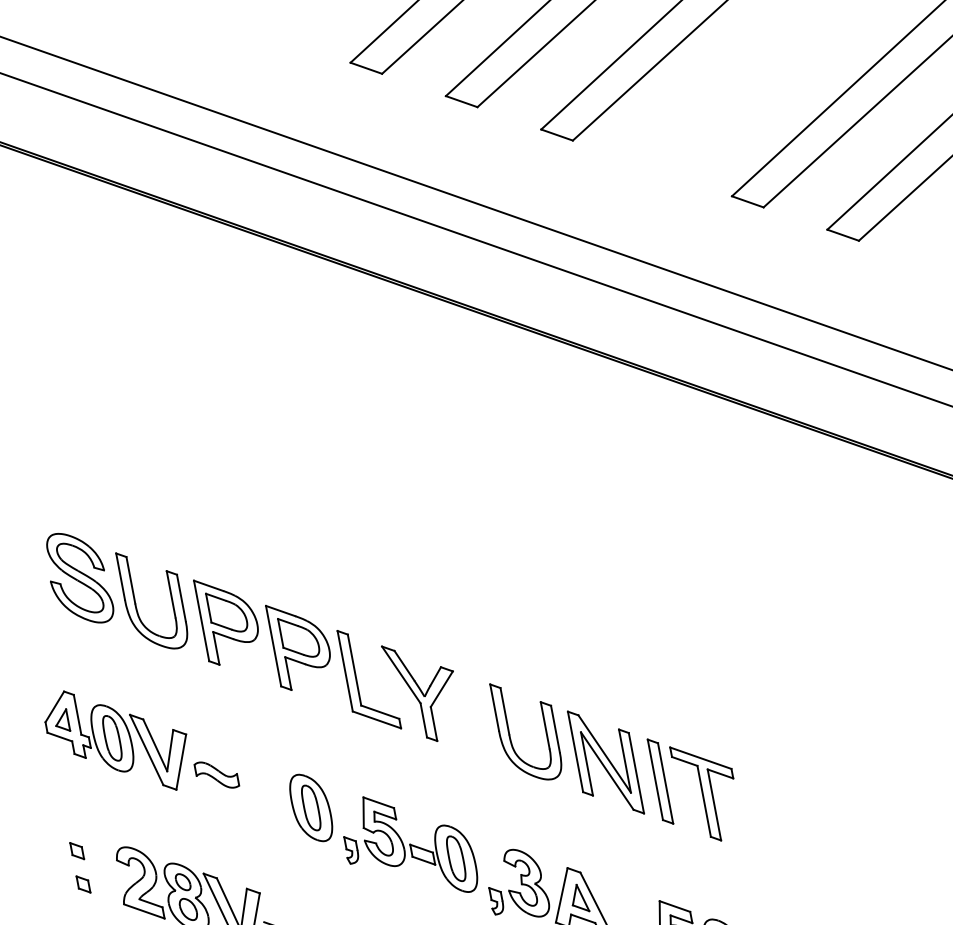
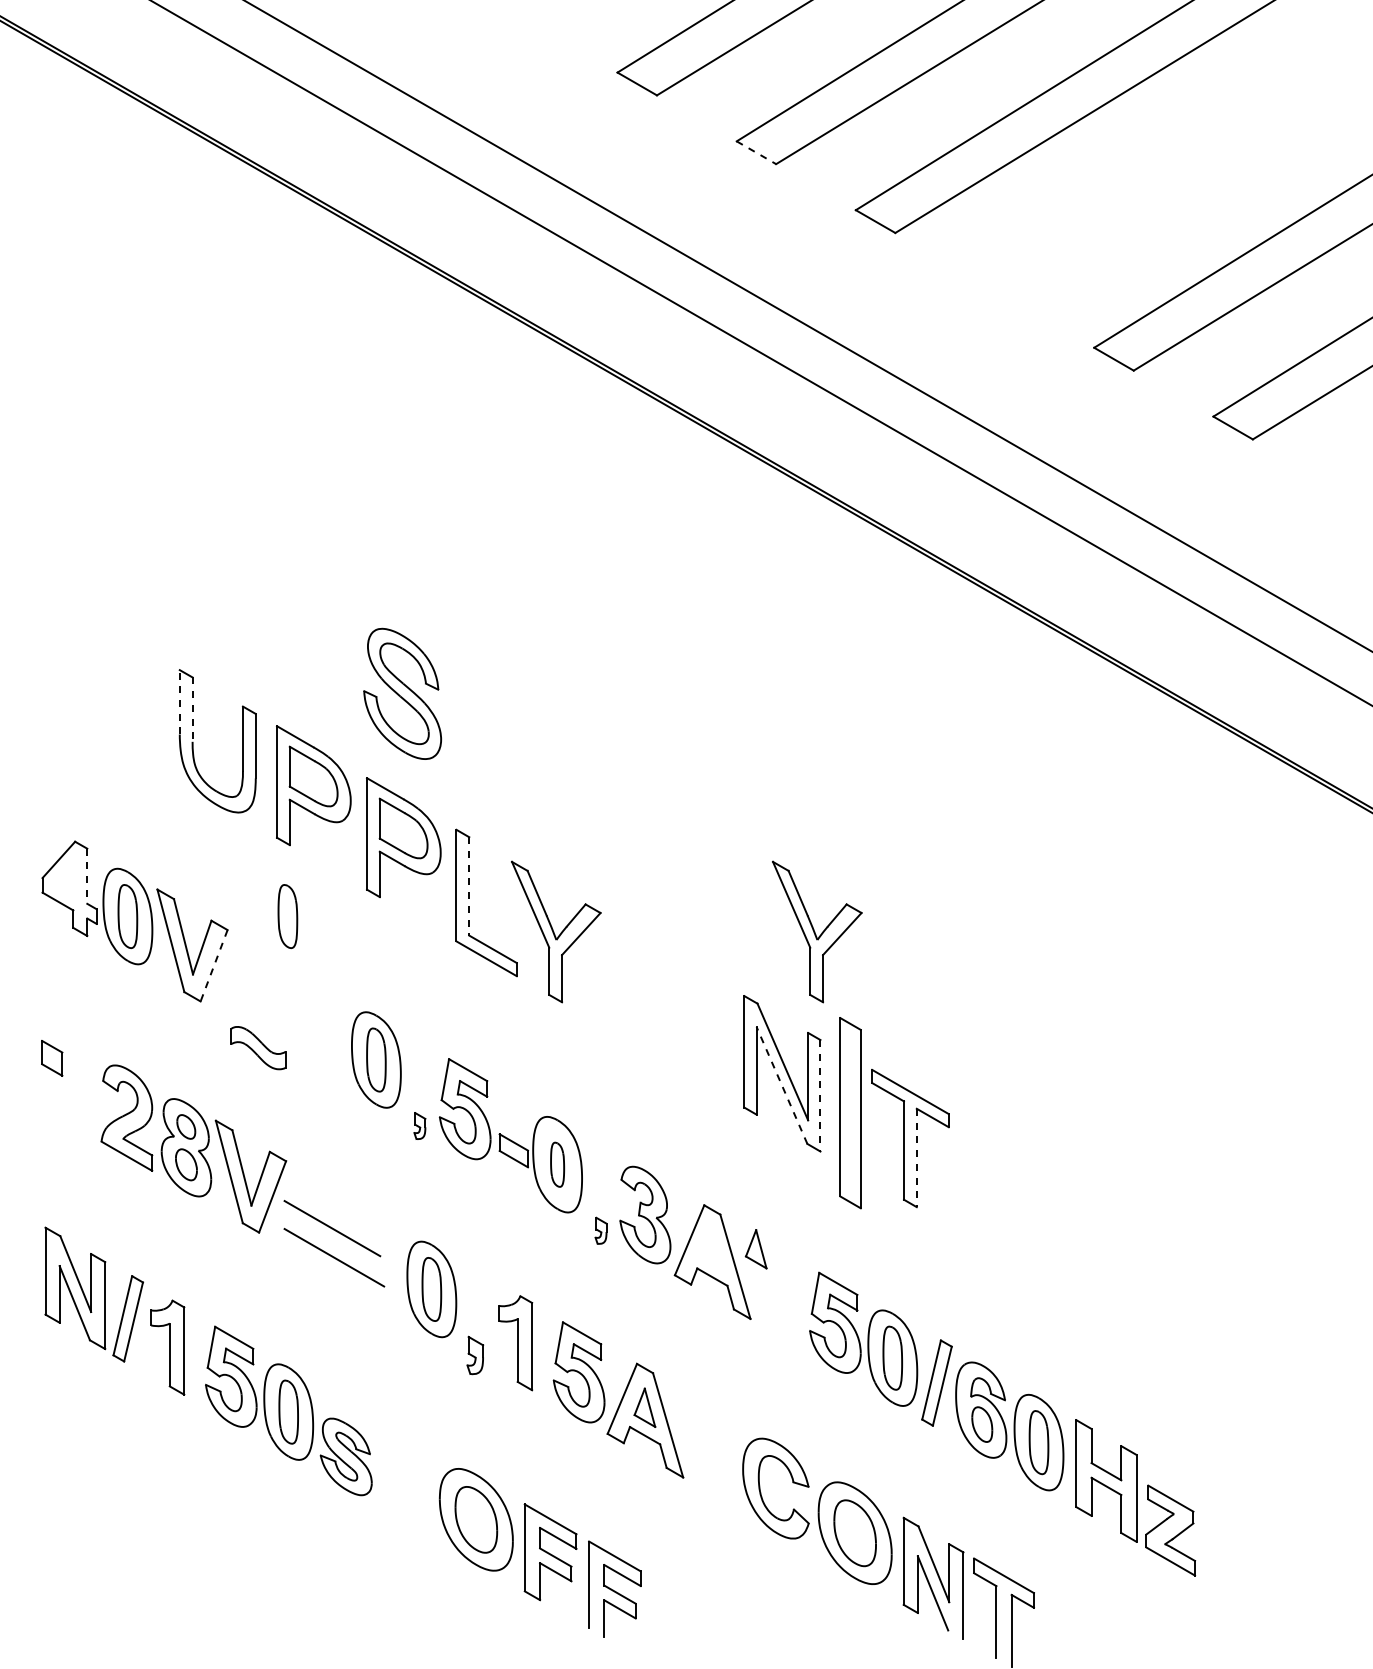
line: (461, 101) -> (756, 152), solid -> dashed
line: (120, 576) -> (179, 701), solid -> dashed
part: (78, 578) -> (402, 693), moved
line: (130, 580) -> (192, 710), solid -> dashed
part: (611, 655) -> (817, 931), added
line: (354, 670) -> (469, 886), solid -> dashed
line: (77, 714) -> (87, 876), solid -> dashed
part: (227, 716) -> (287, 916), added
part: (61, 720) -> (64, 880), removed
part: (544, 727) -> (709, 1011), removed
line: (180, 762) -> (213, 966), solid -> dashed
line: (607, 771) -> (782, 1085), solid -> dashed
line: (636, 773) -> (820, 1095), solid -> dashed
part: (216, 775) -> (258, 1048), moved
part: (660, 781) -> (850, 1112), size x1.6
line: (714, 805) -> (916, 1158), solid -> dashed
part: (351, 849) -> (419, 1125), size x0.7
part: (77, 851) -> (52, 1058), size x1.4
part: (456, 858) -> (557, 1164), size x0.7
part: (83, 884) -> (52, 1104), removed
part: (578, 899) -> (755, 1249), moved
part: (496, 900) -> (600, 1230), size x0.7

